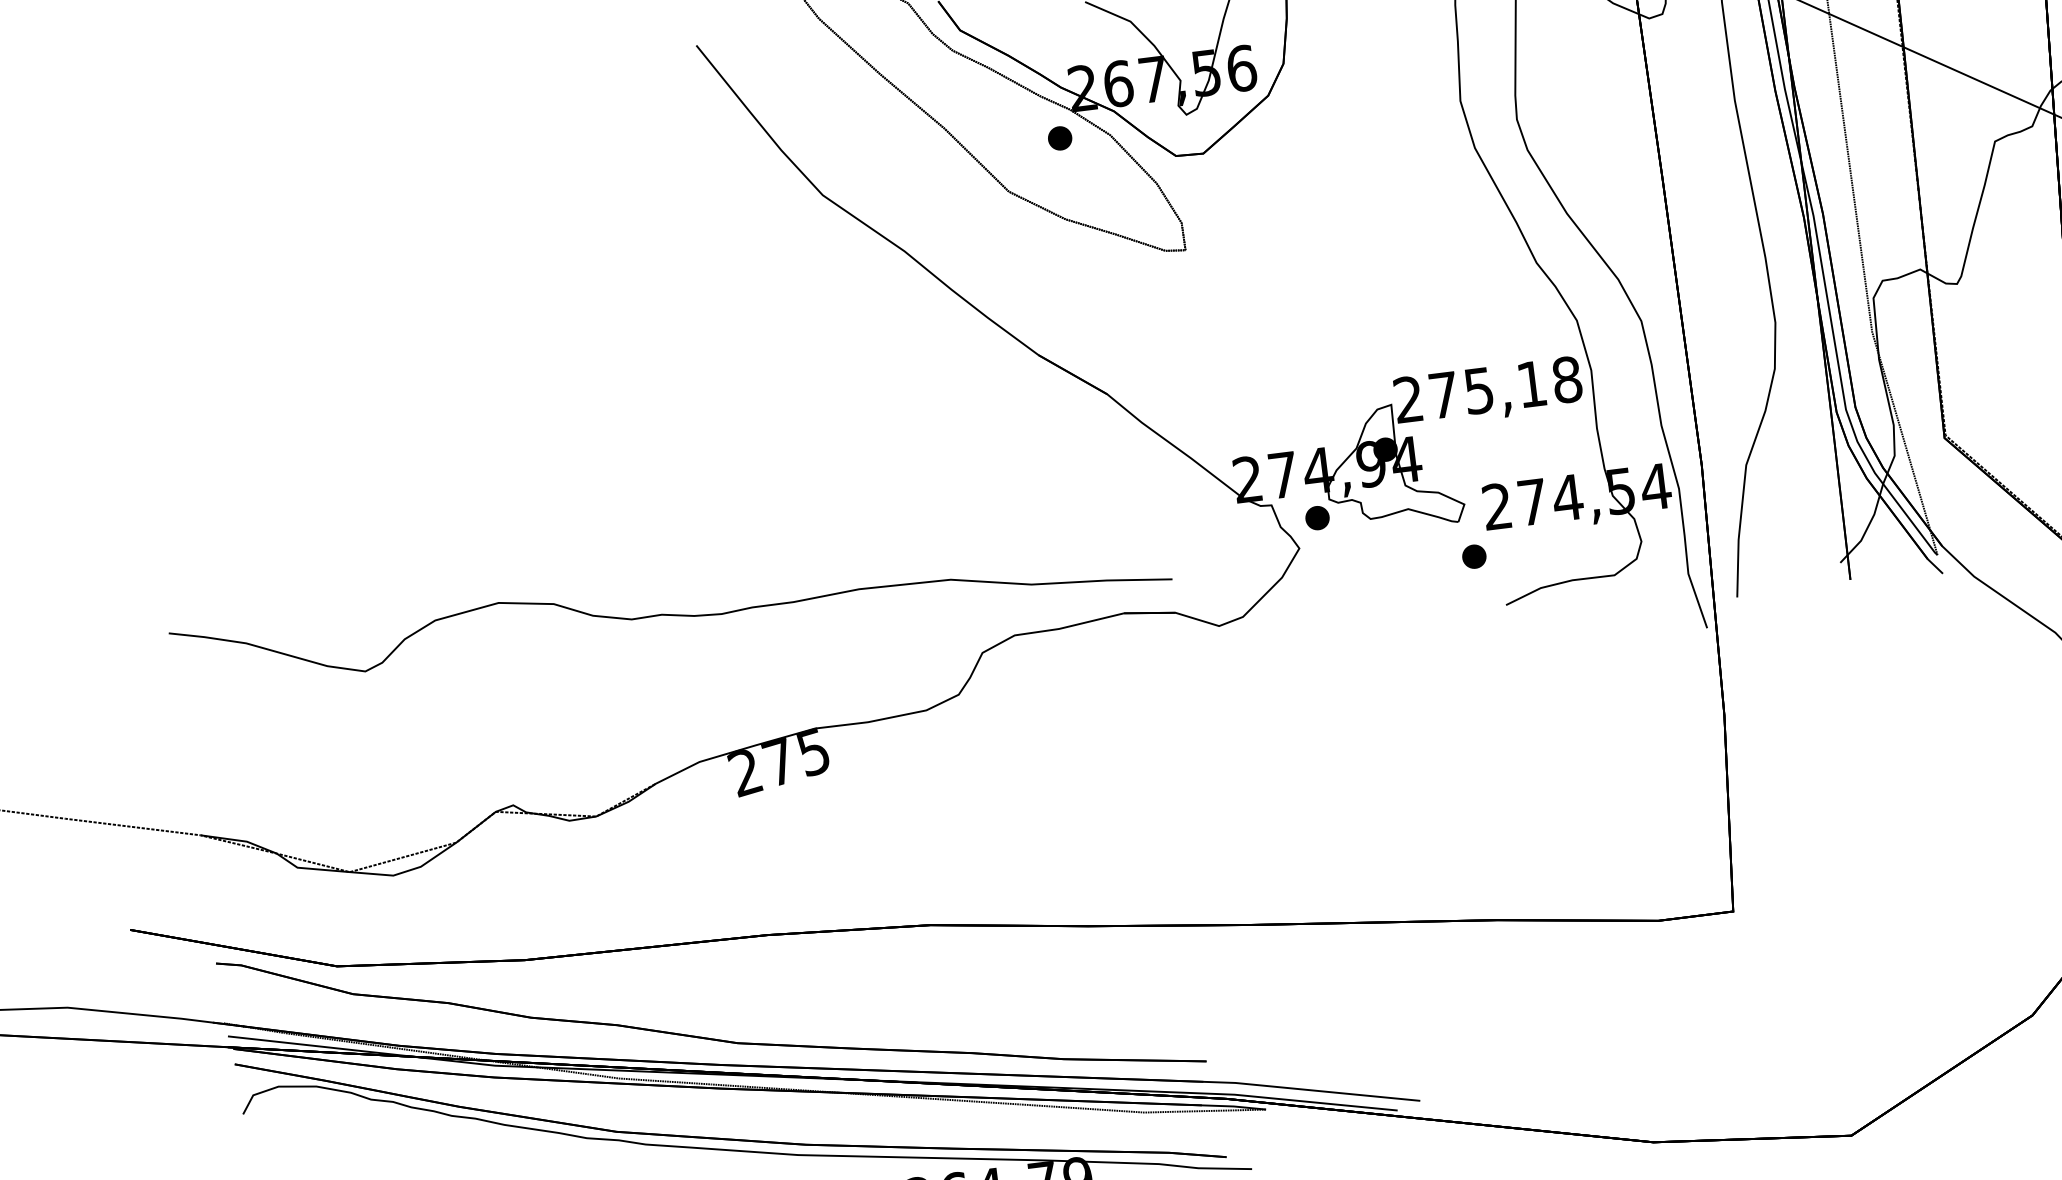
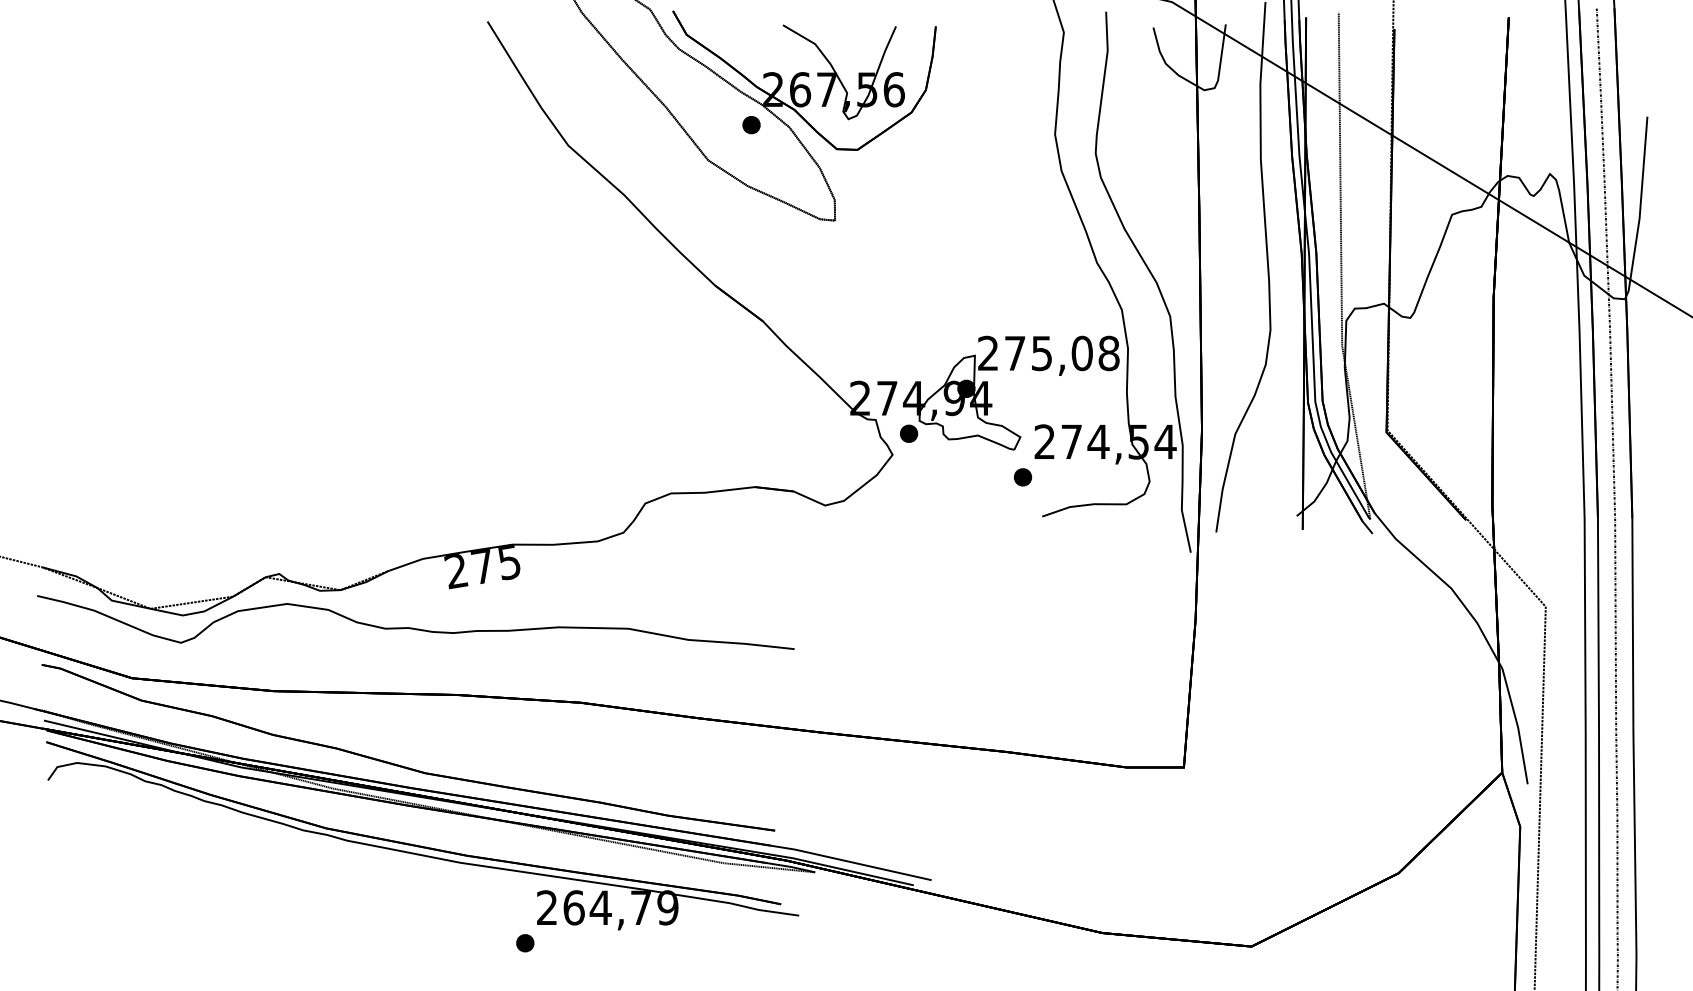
text: (1530, 384) -> (1081, 353), 275,18 -> 275,08
part: (670, 606) -> (415, 622), moved

